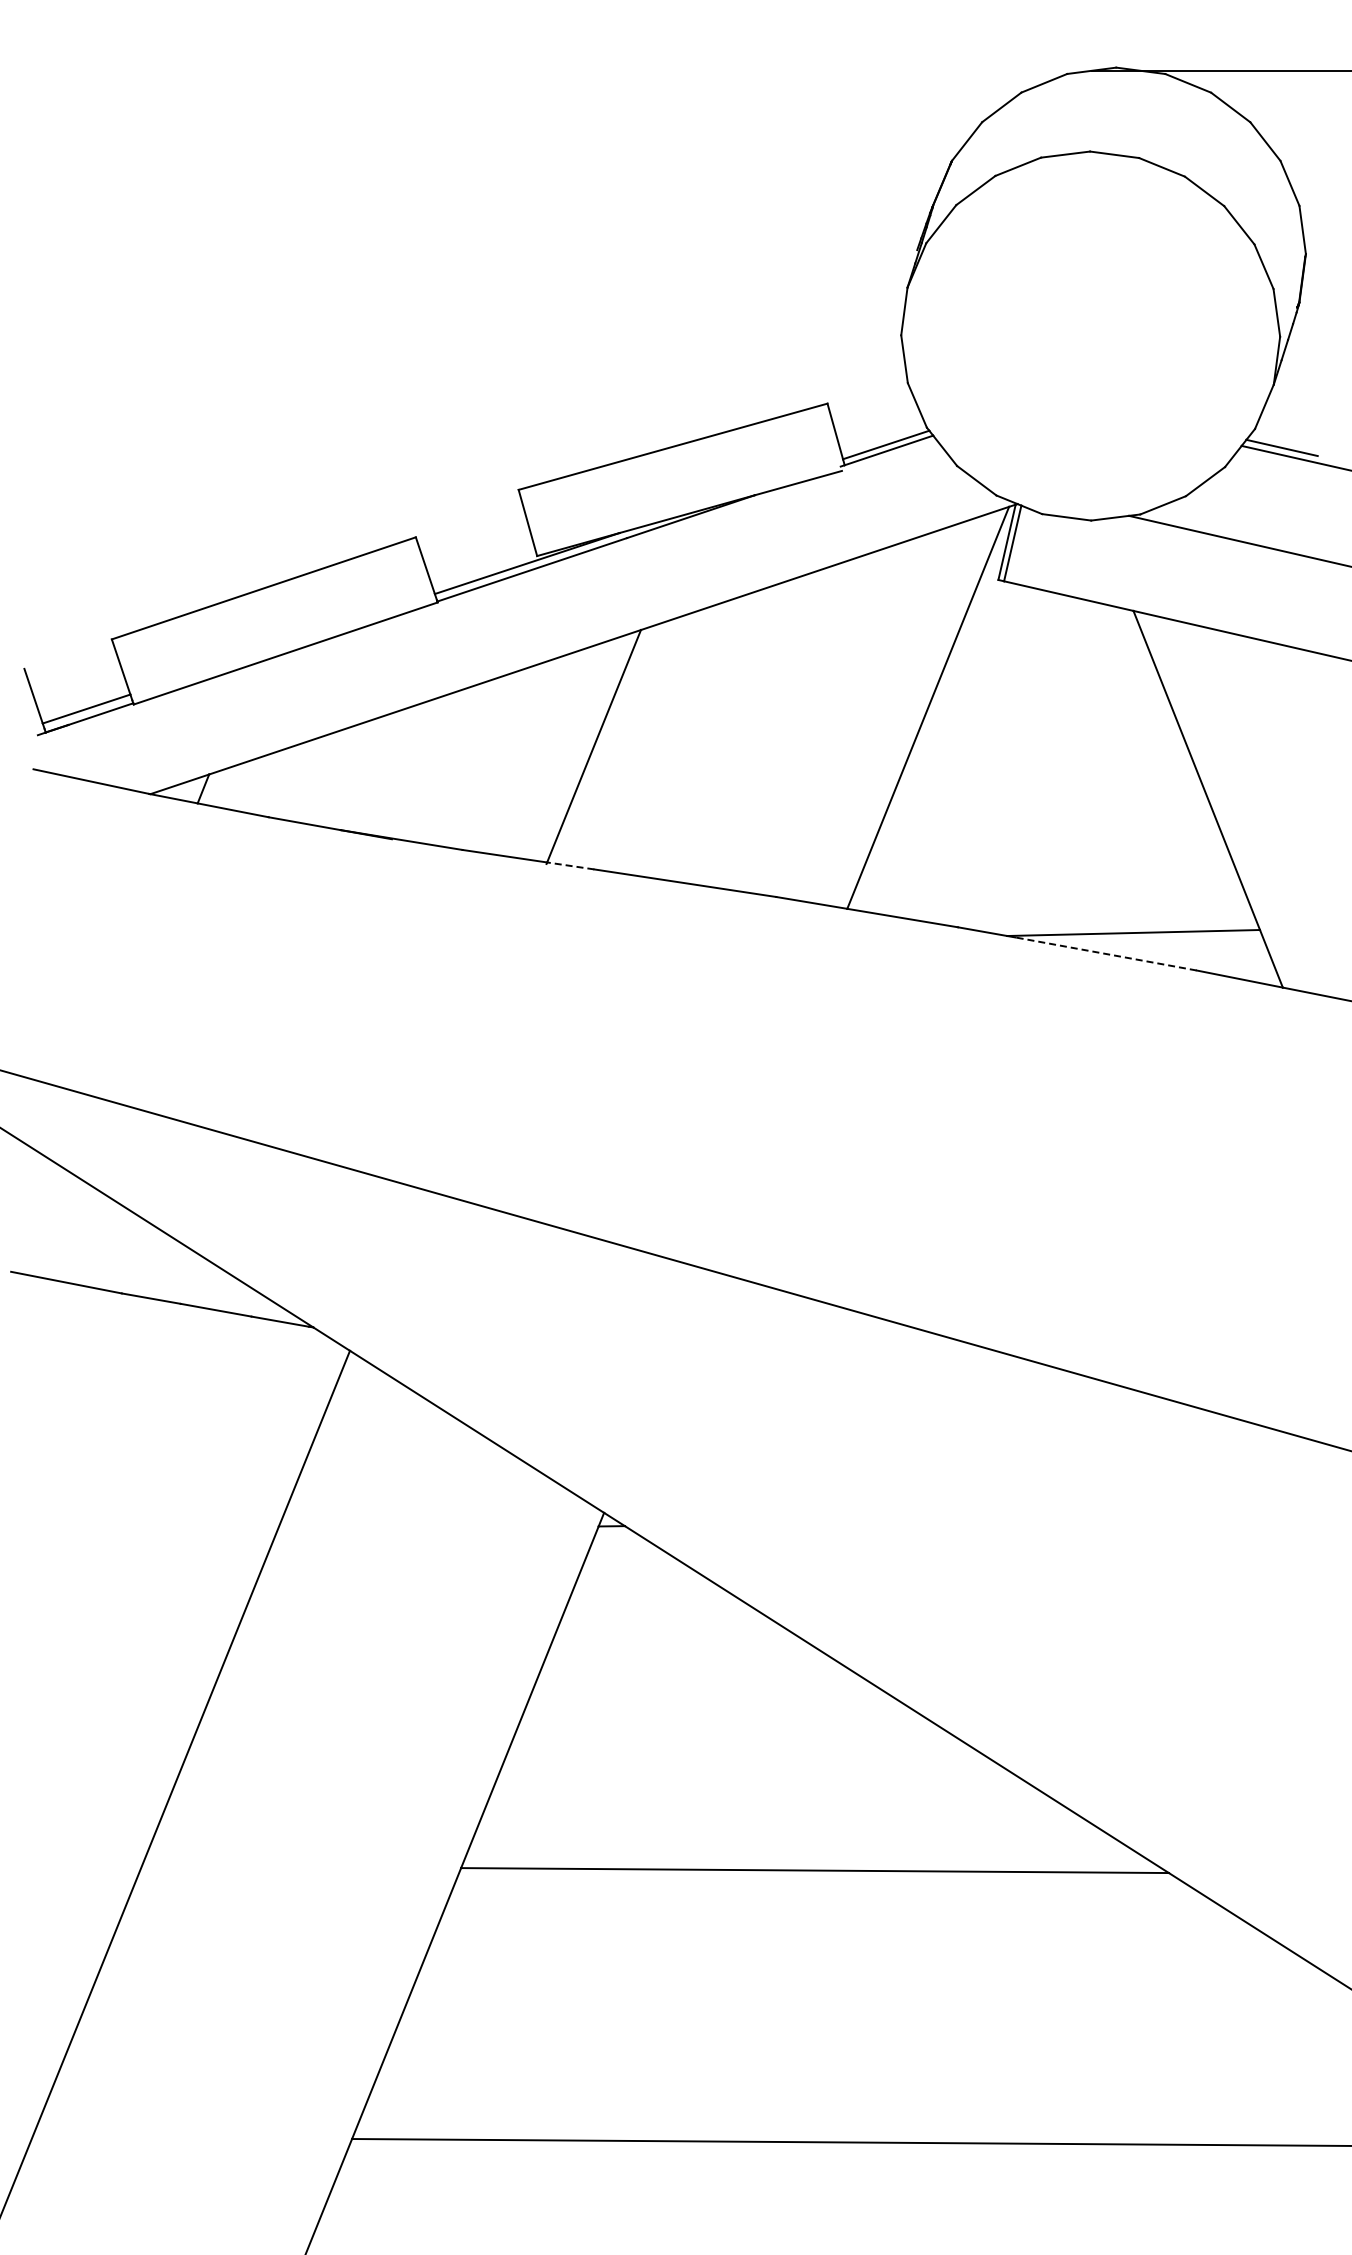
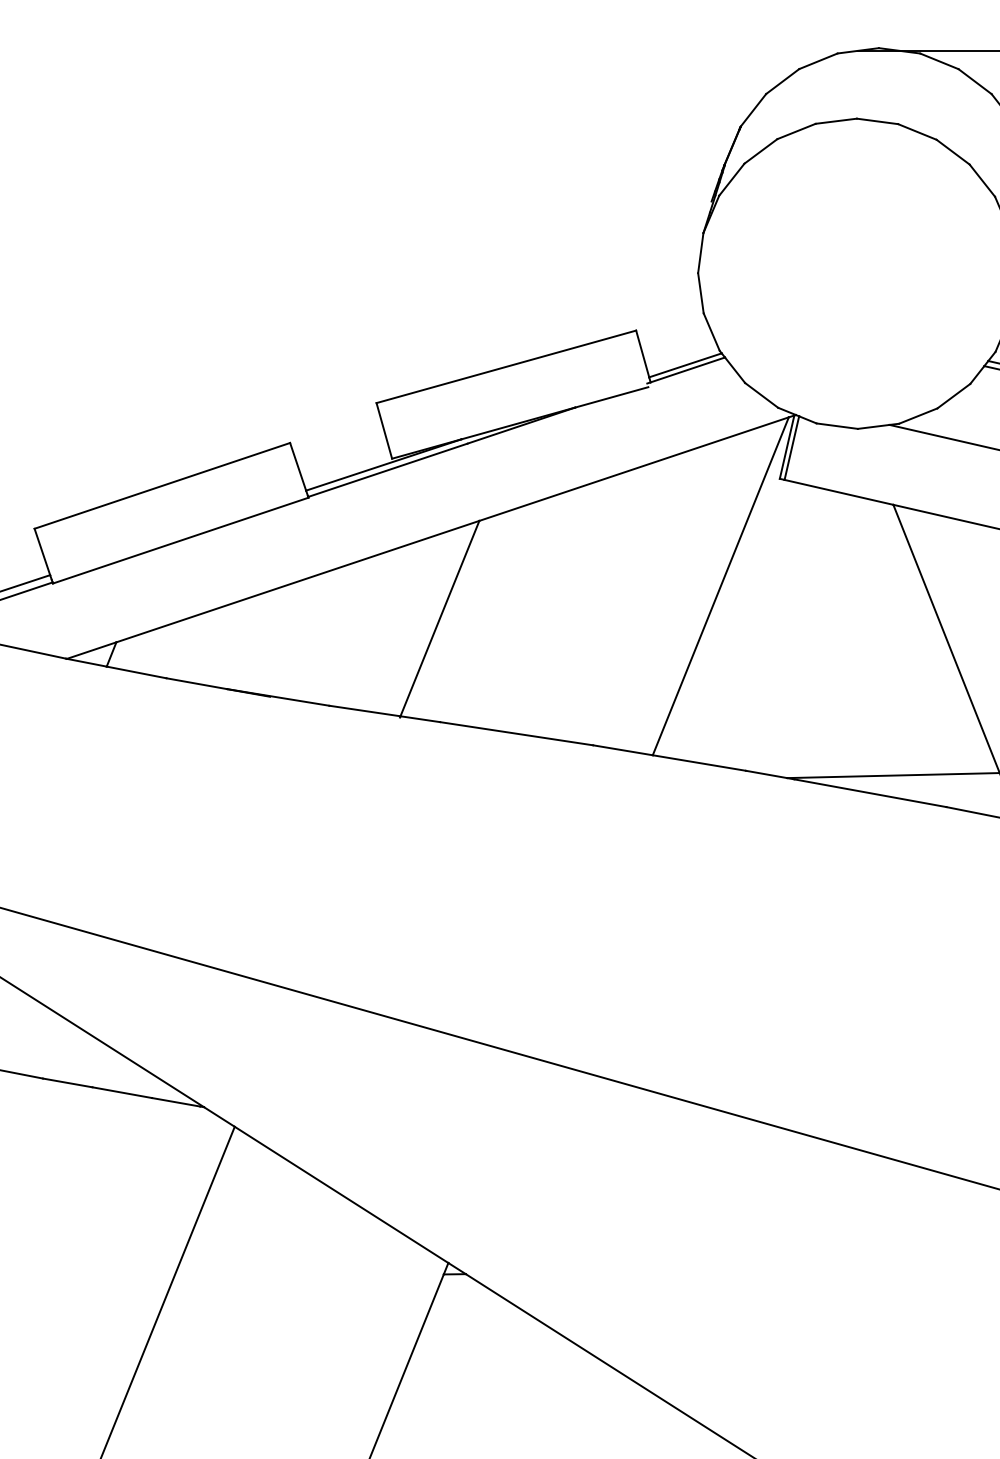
line: (570, 865) -> (420, 718), dashed -> solid
line: (1106, 954) -> (870, 793), dashed -> solid

